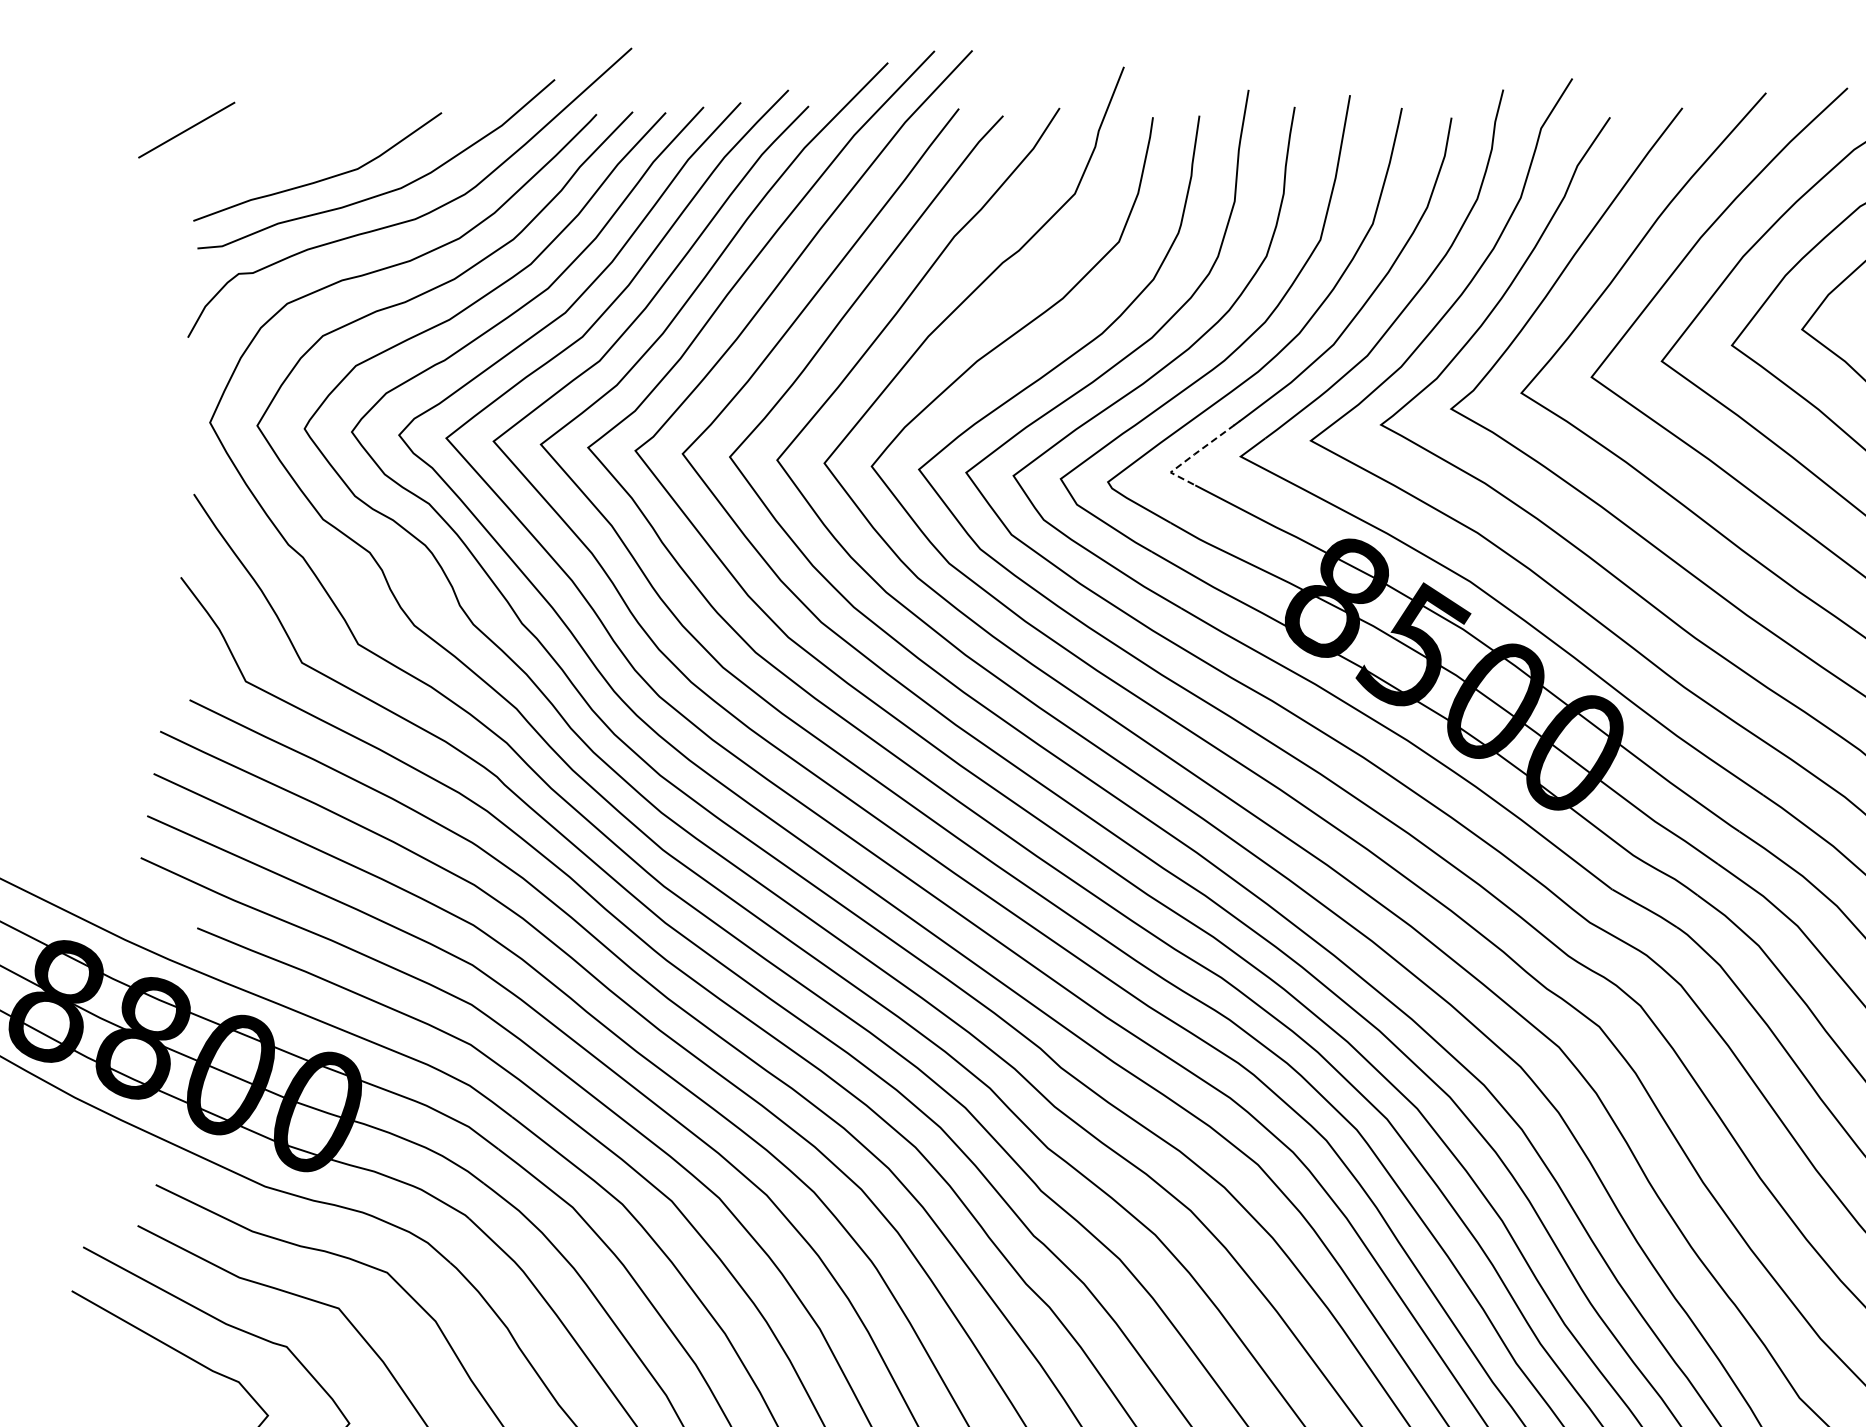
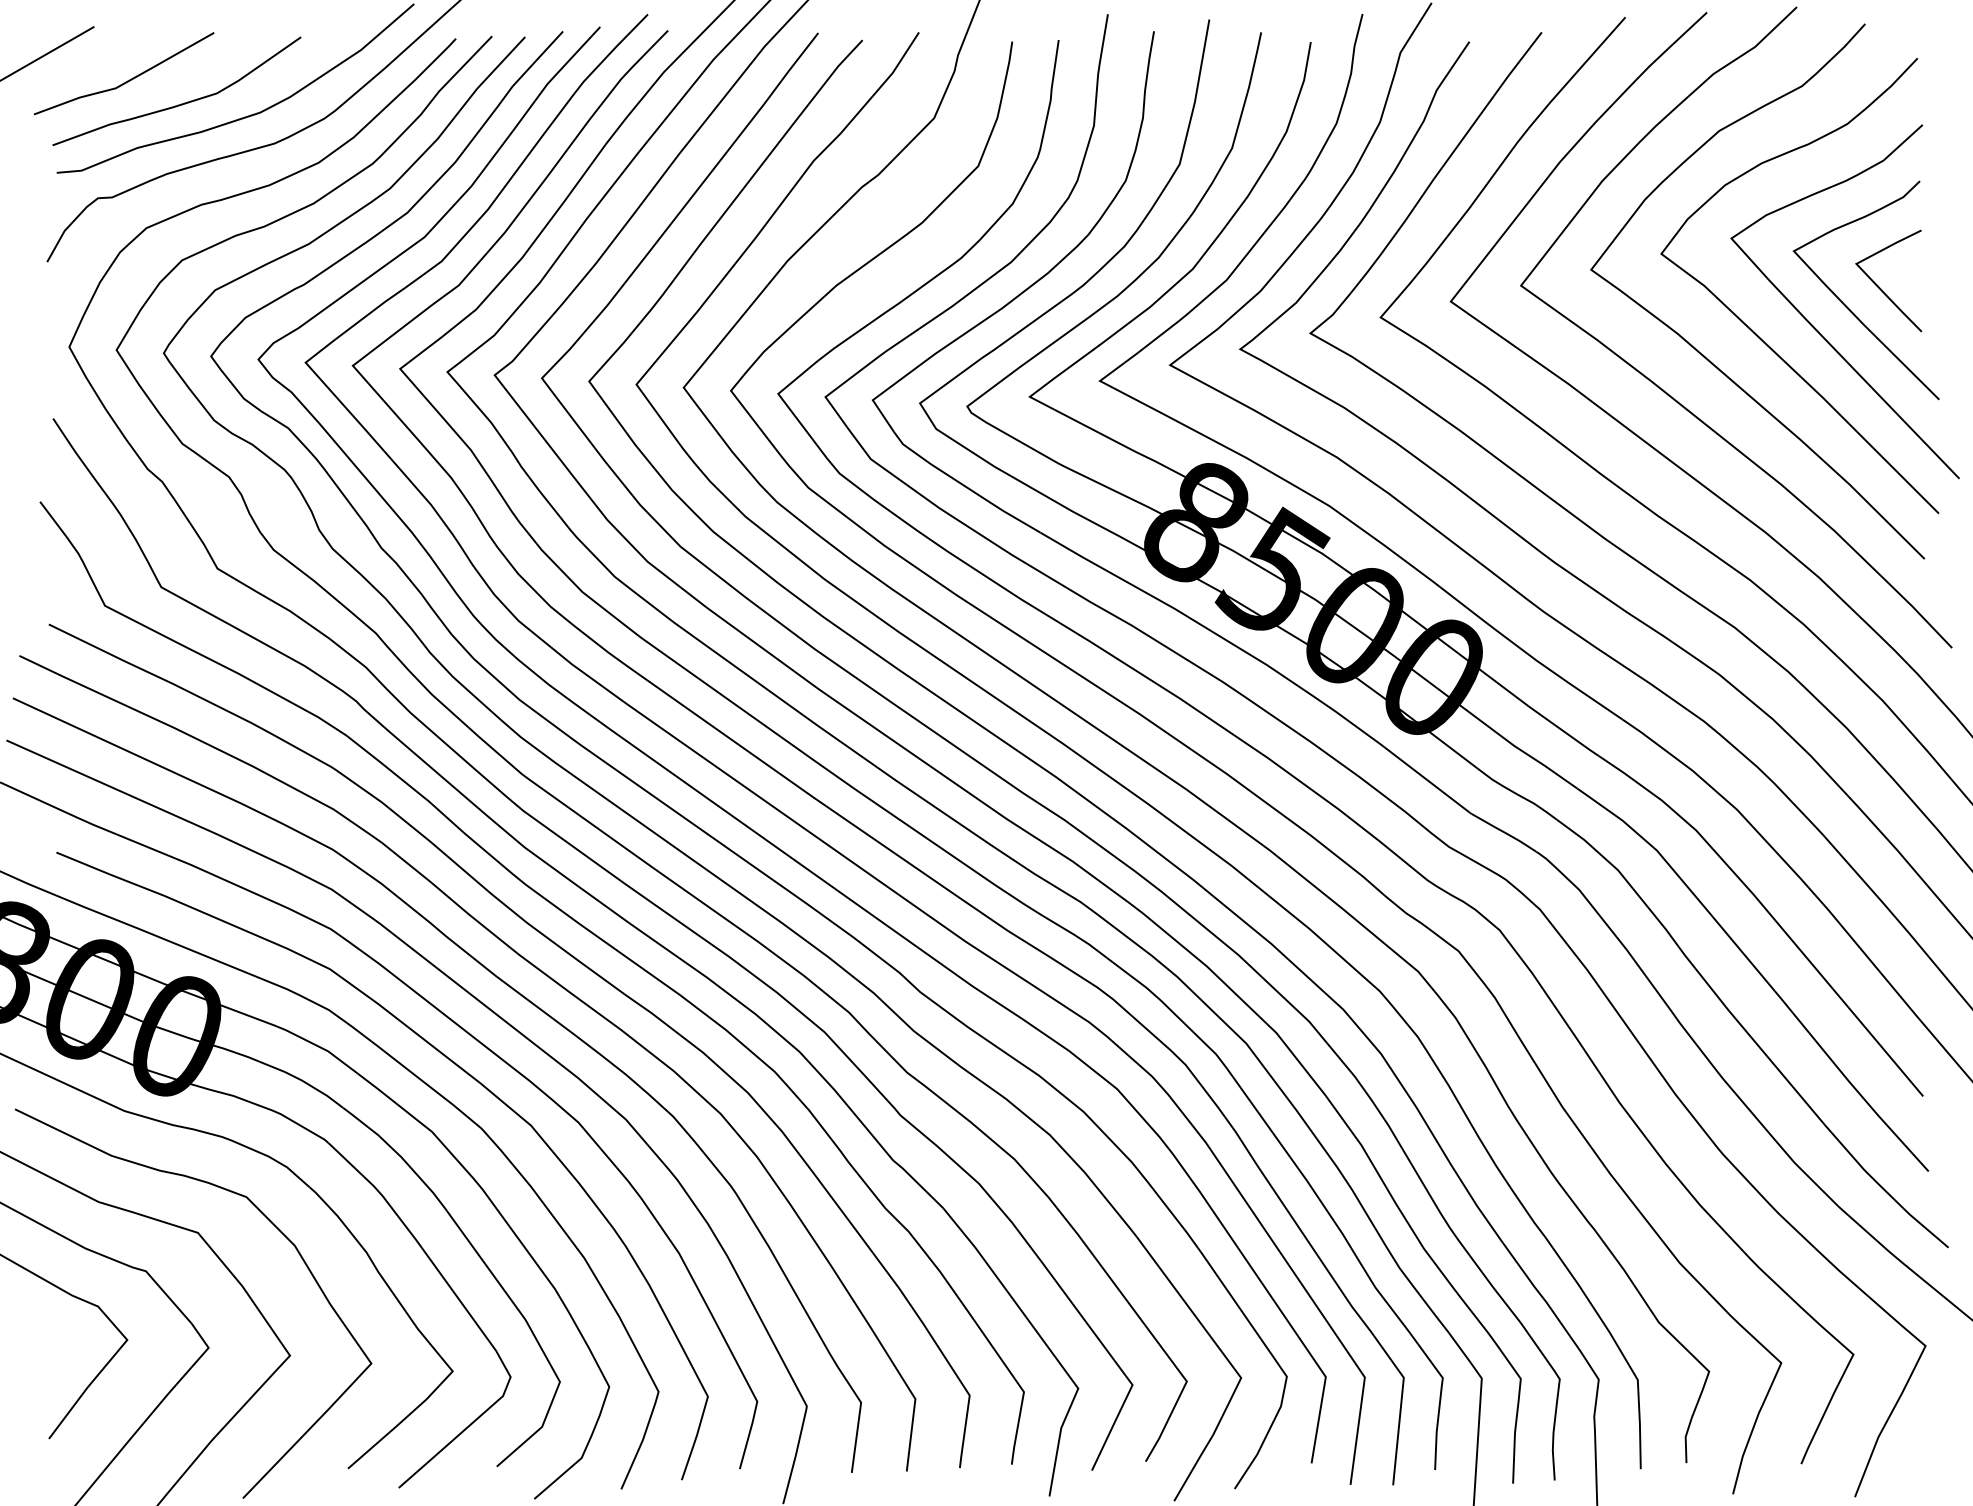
line: (268, 156) -> (127, 80), added
line: (1191, 457) -> (1050, 381), dashed -> solid

